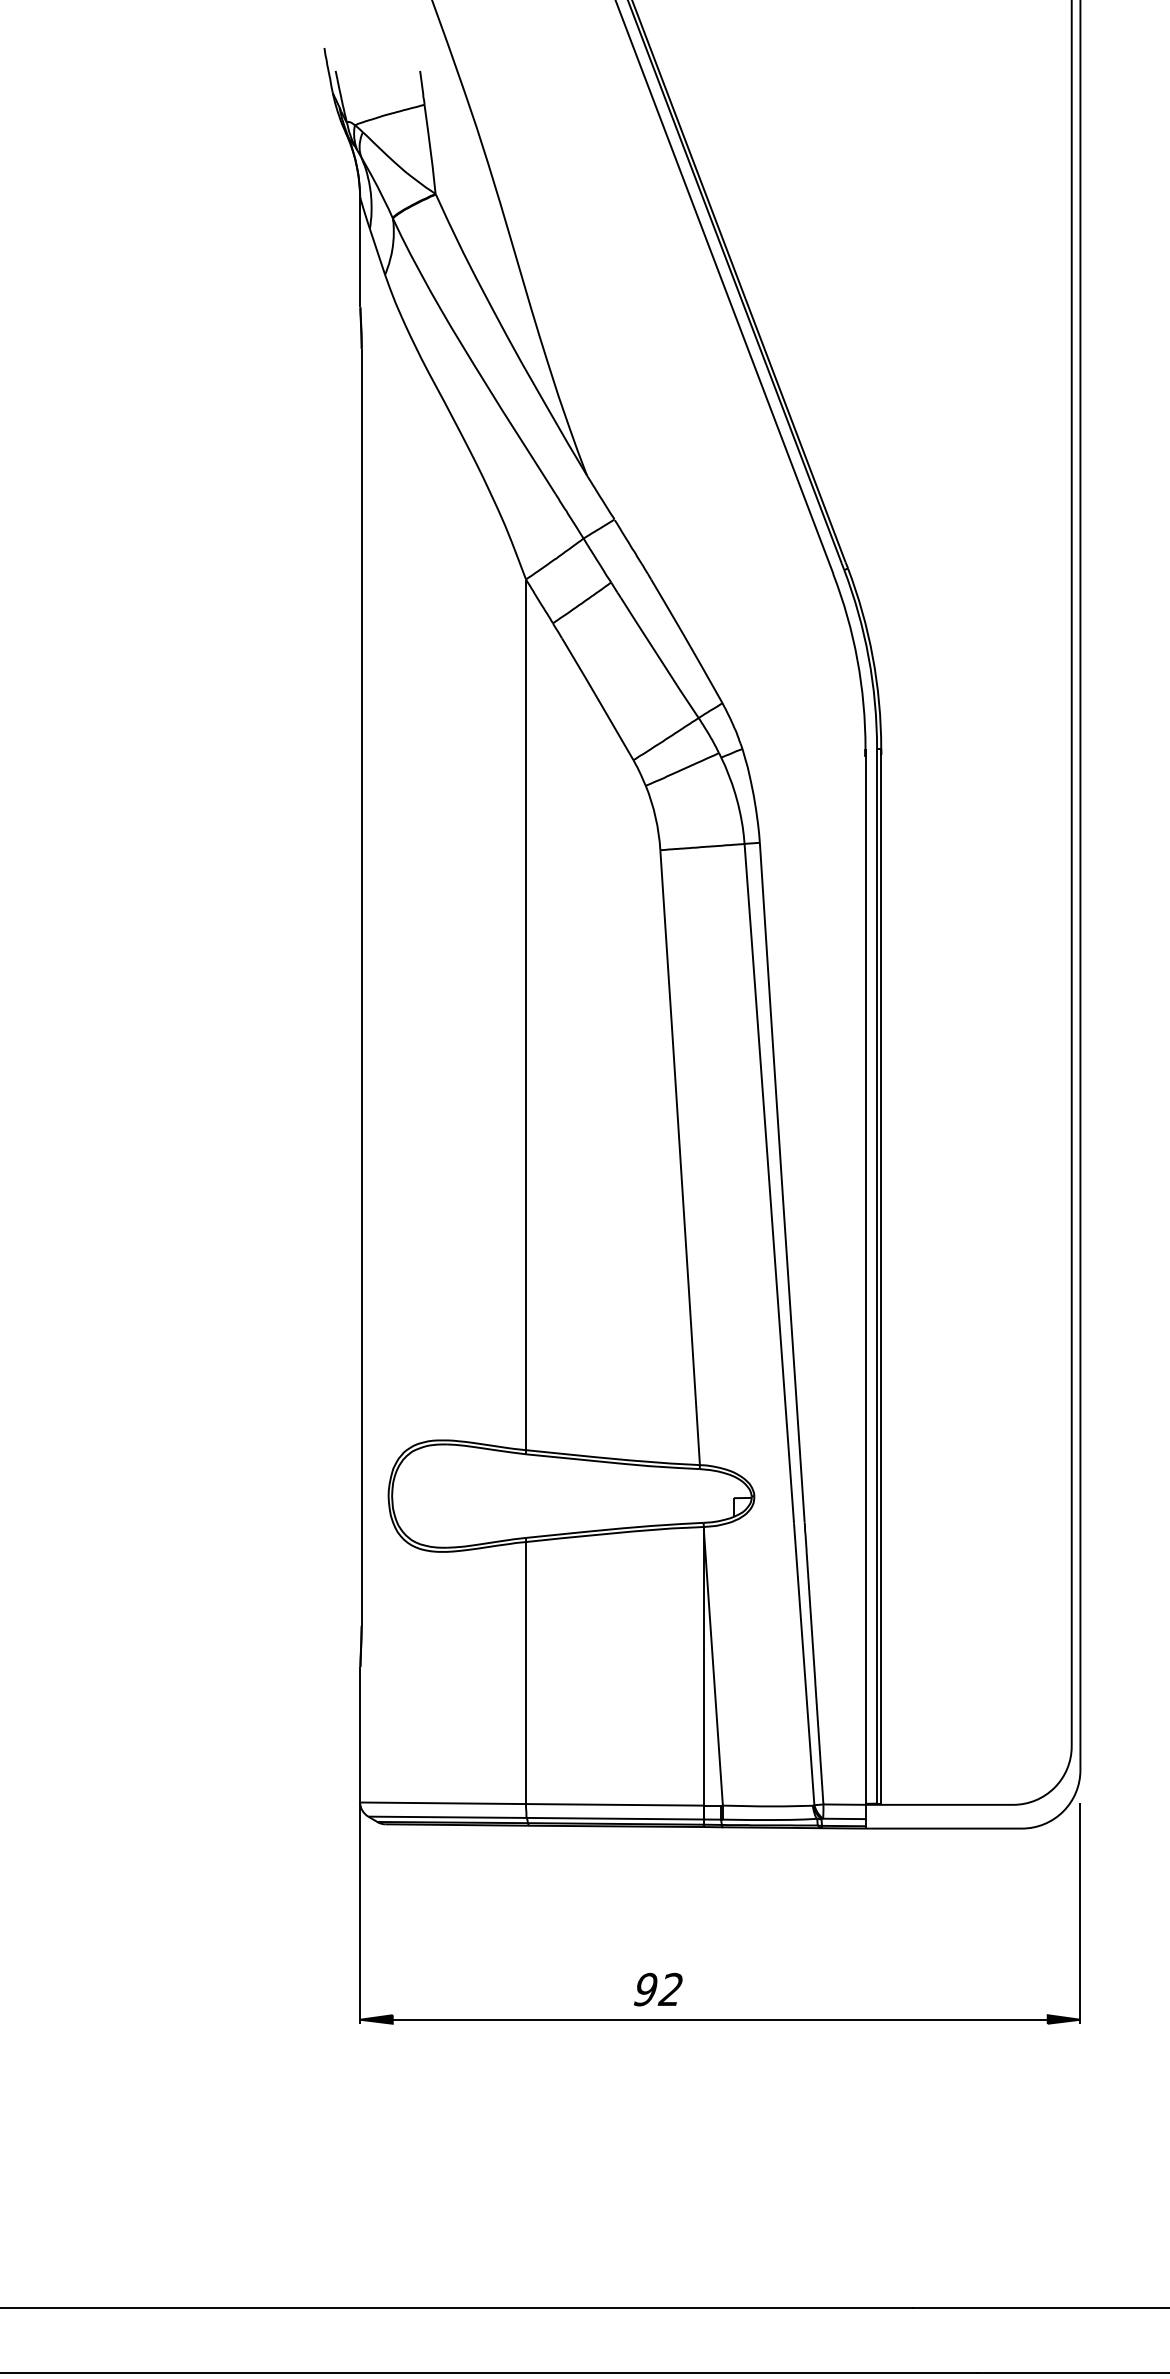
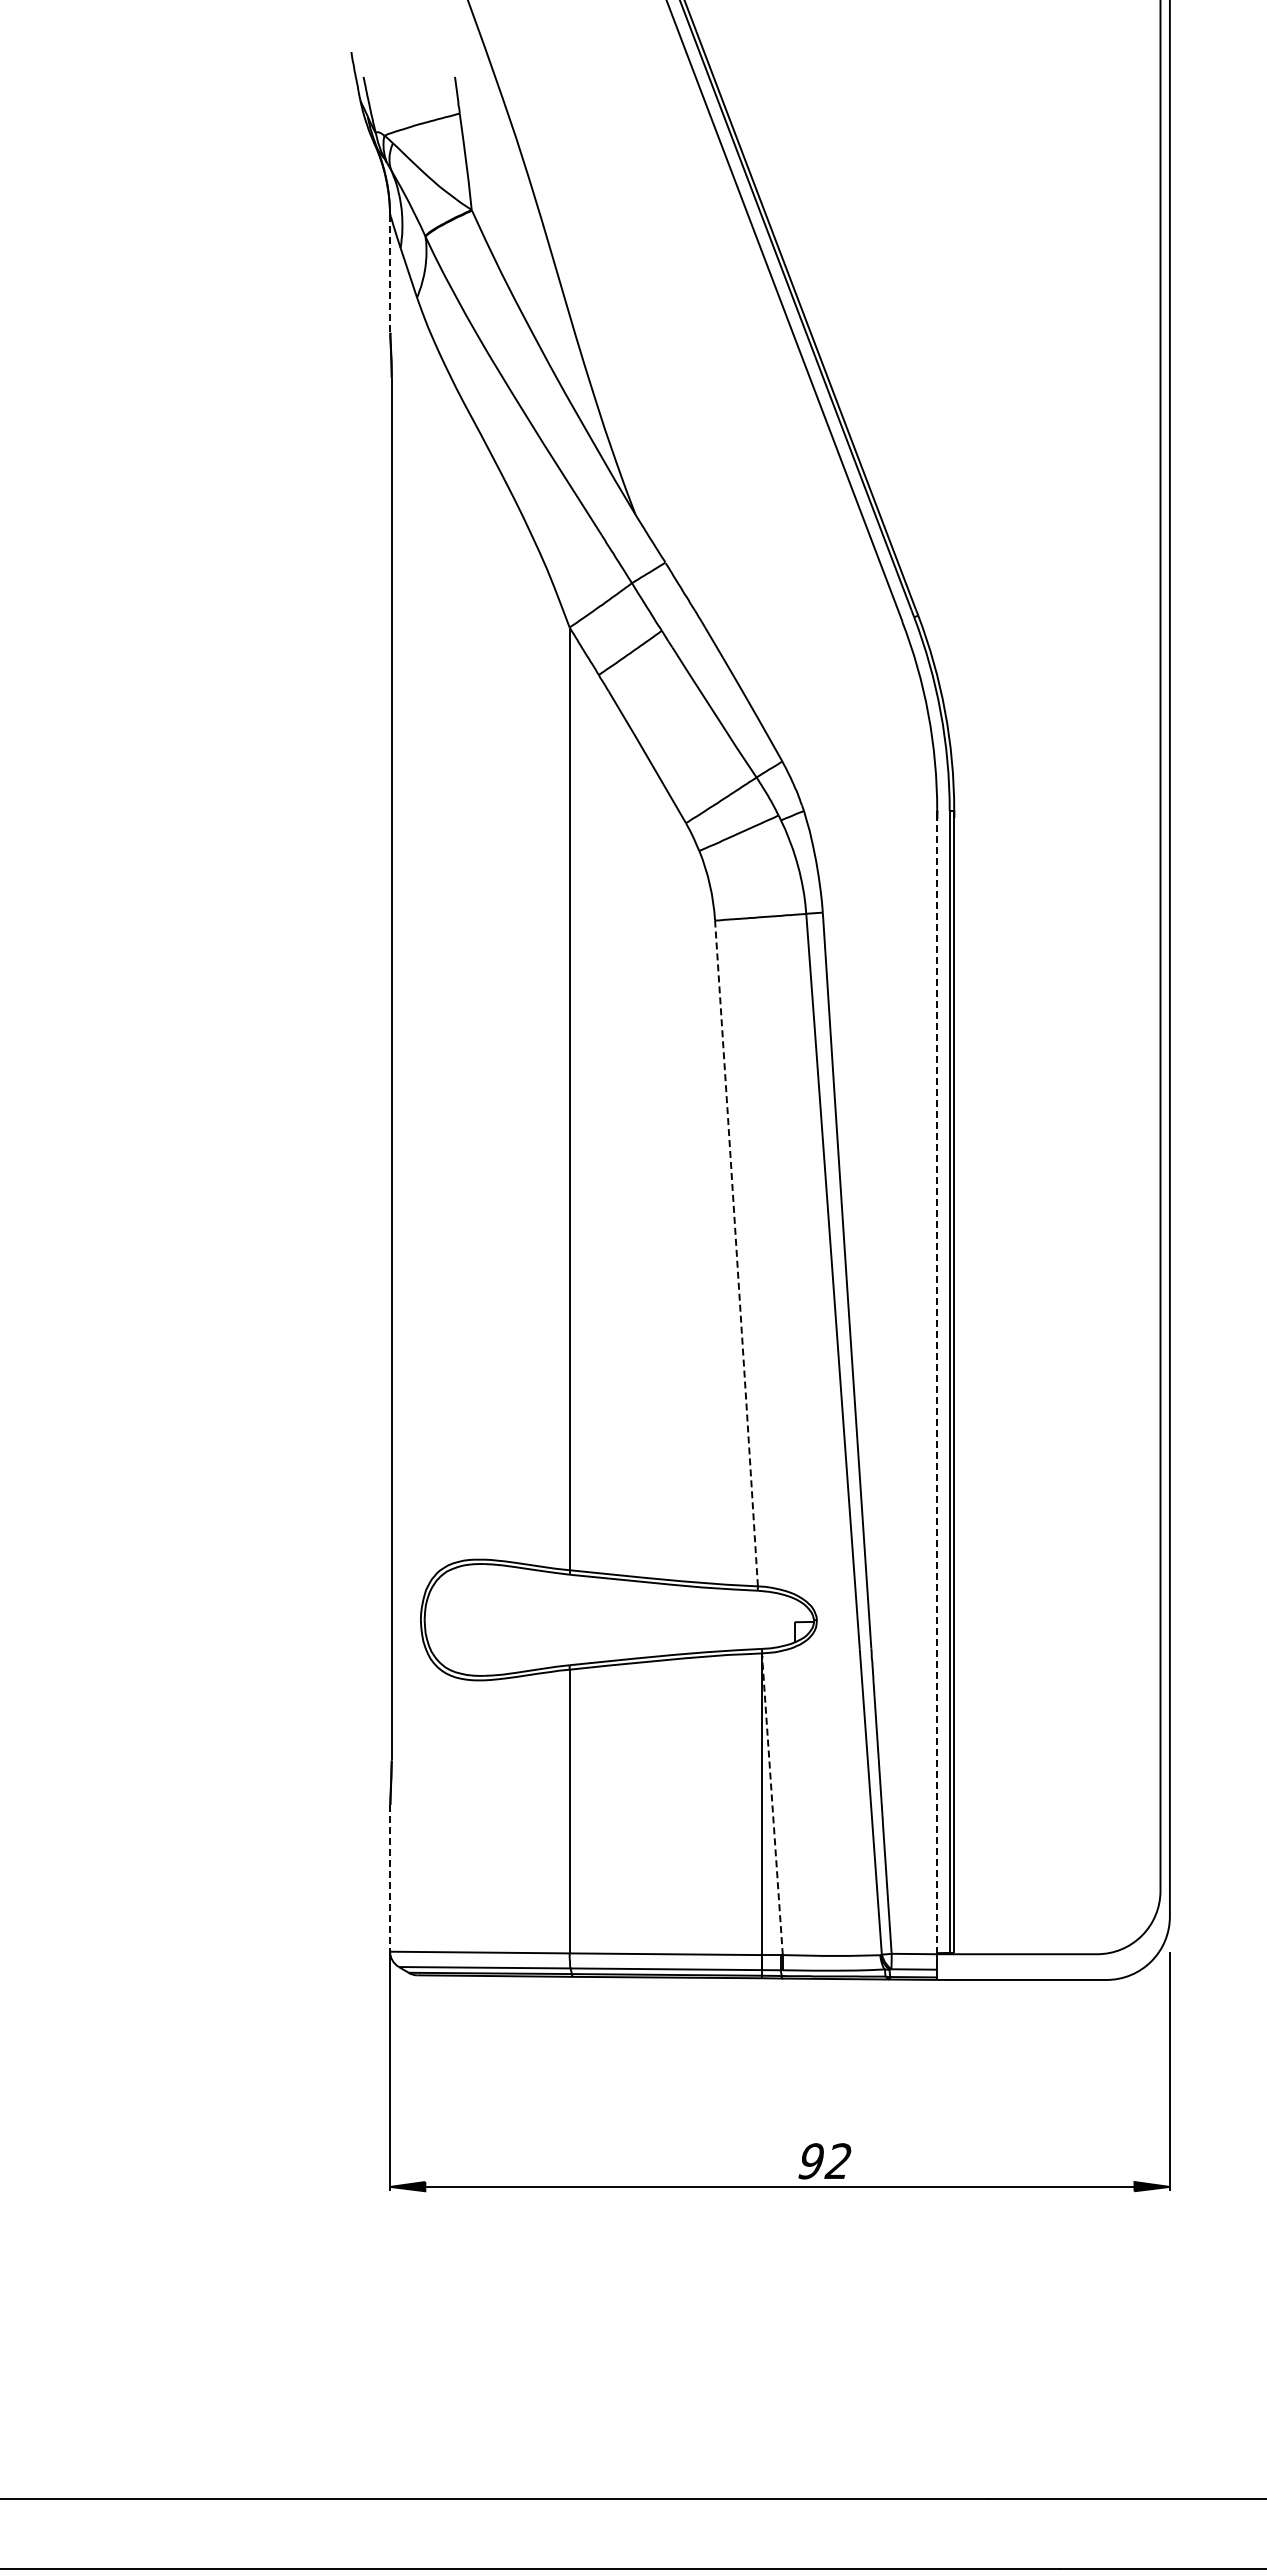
line: (360, 254) -> (390, 275), solid -> dashed
line: (680, 1157) -> (736, 1253), solid -> dashed
line: (865, 1275) -> (937, 1381), solid -> dashed
line: (713, 1666) -> (772, 1804), solid -> dashed
line: (360, 1734) -> (390, 1878), solid -> dashed
text: (657, 1989) -> (824, 2161), moved

